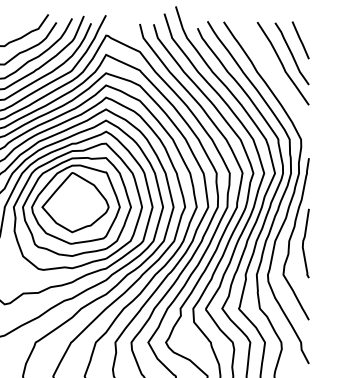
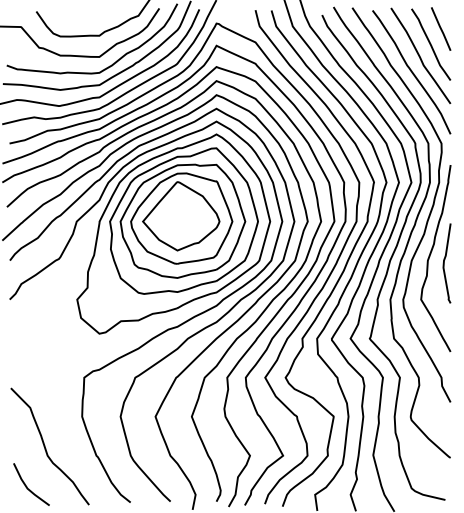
curve: (275, 78) -> (411, 72), added

